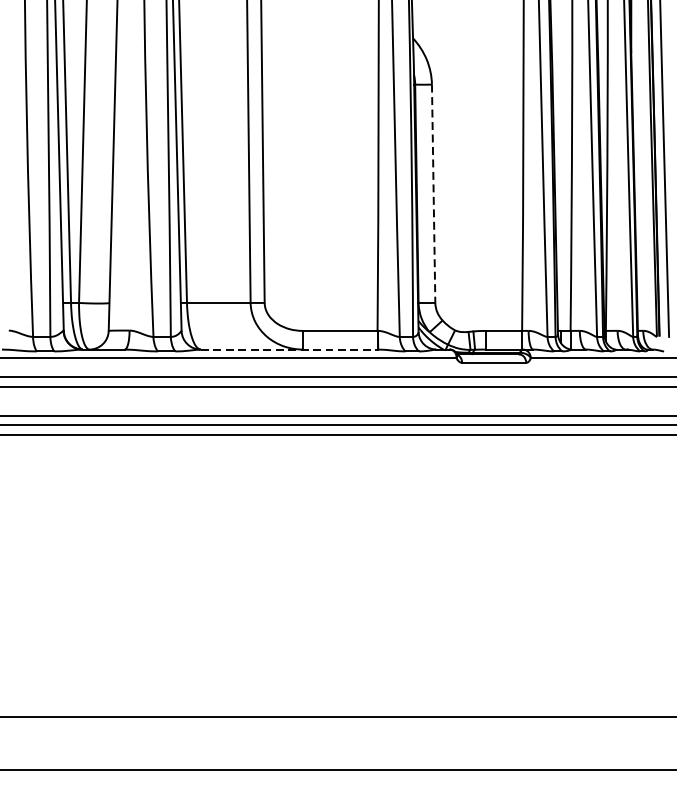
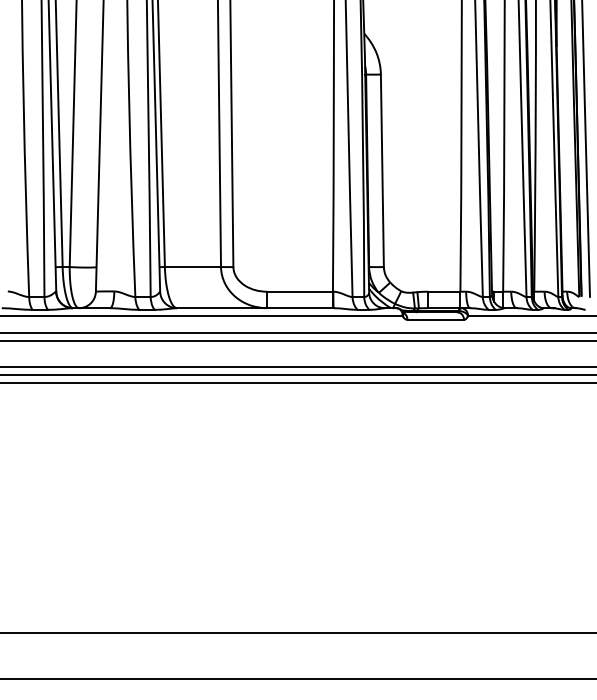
line: (433, 194) -> (382, 171), dashed -> solid
line: (289, 349) -> (255, 308), dashed -> solid

